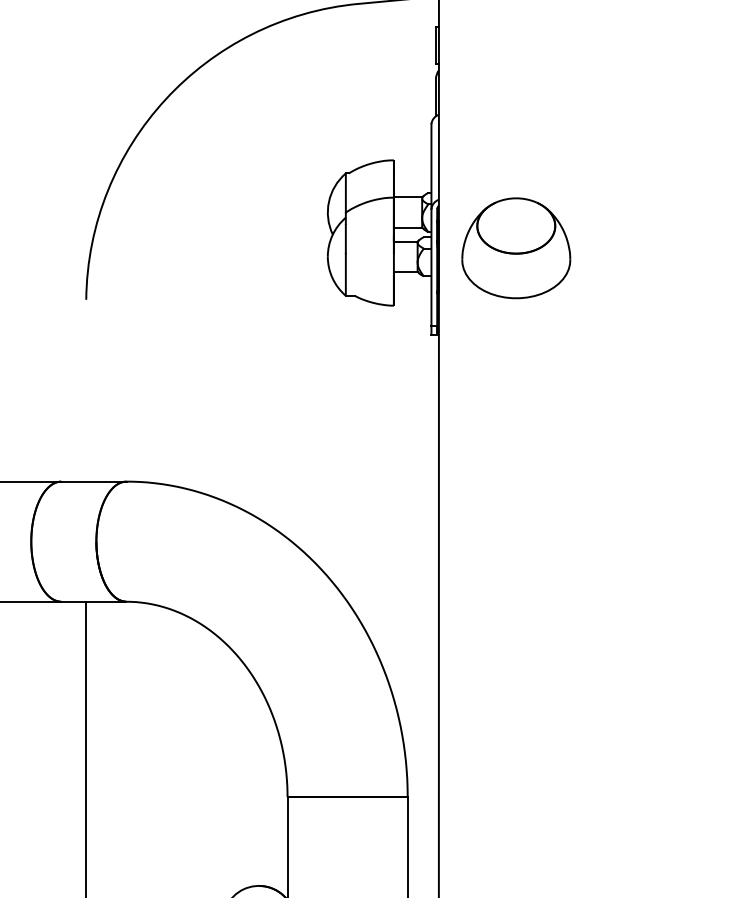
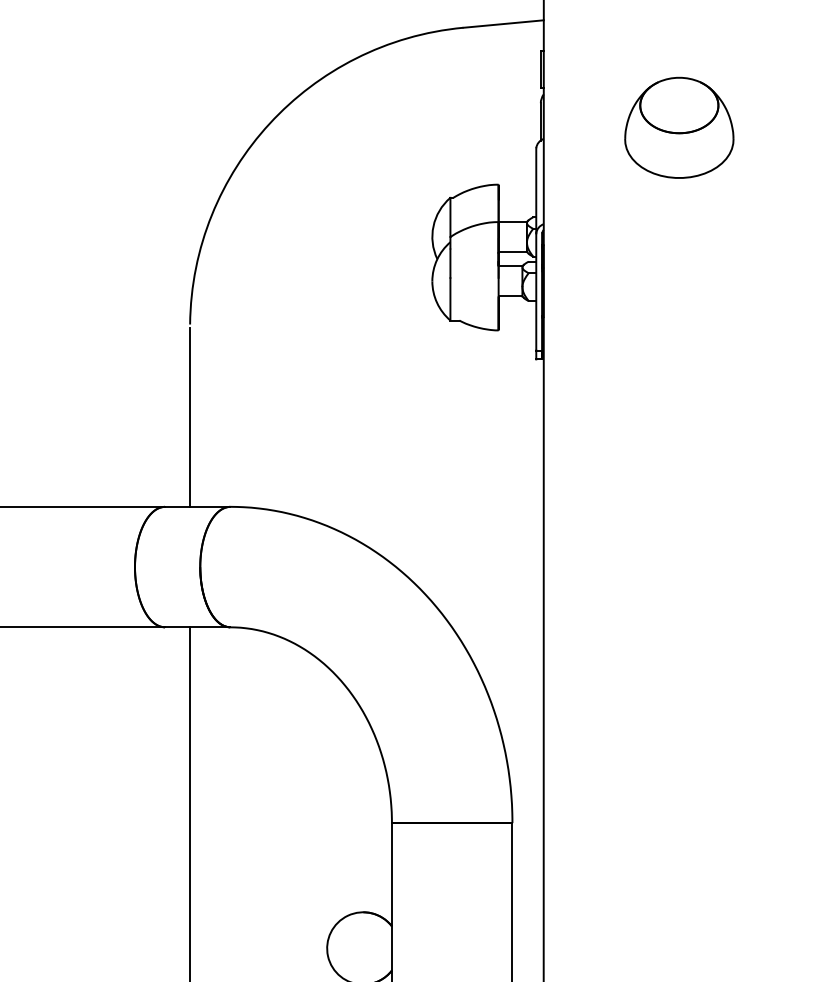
part: (516, 247) -> (679, 127), moved
line: (86, 391) -> (190, 416), added

